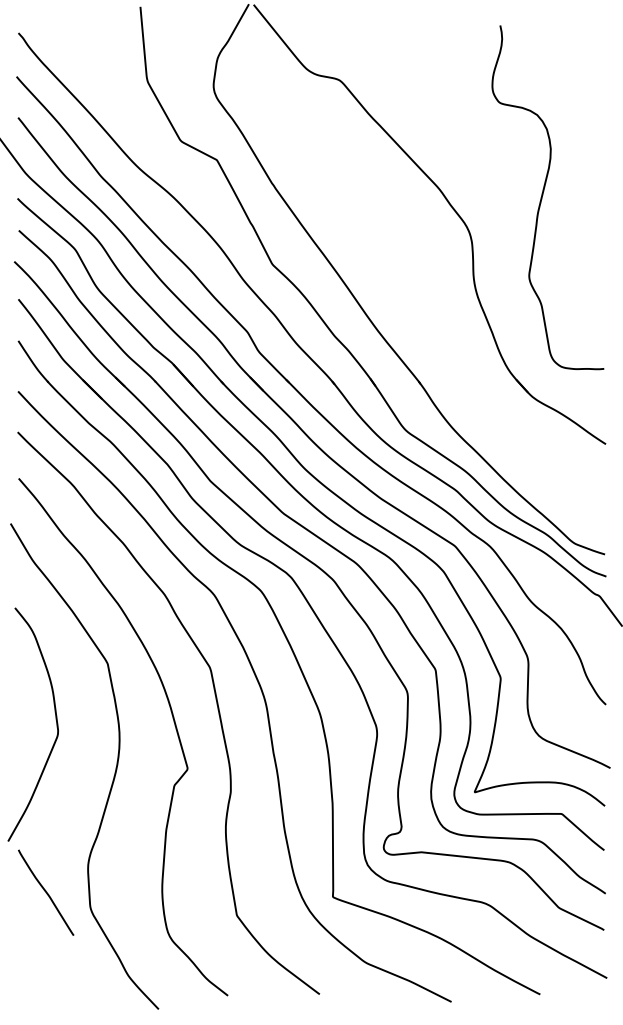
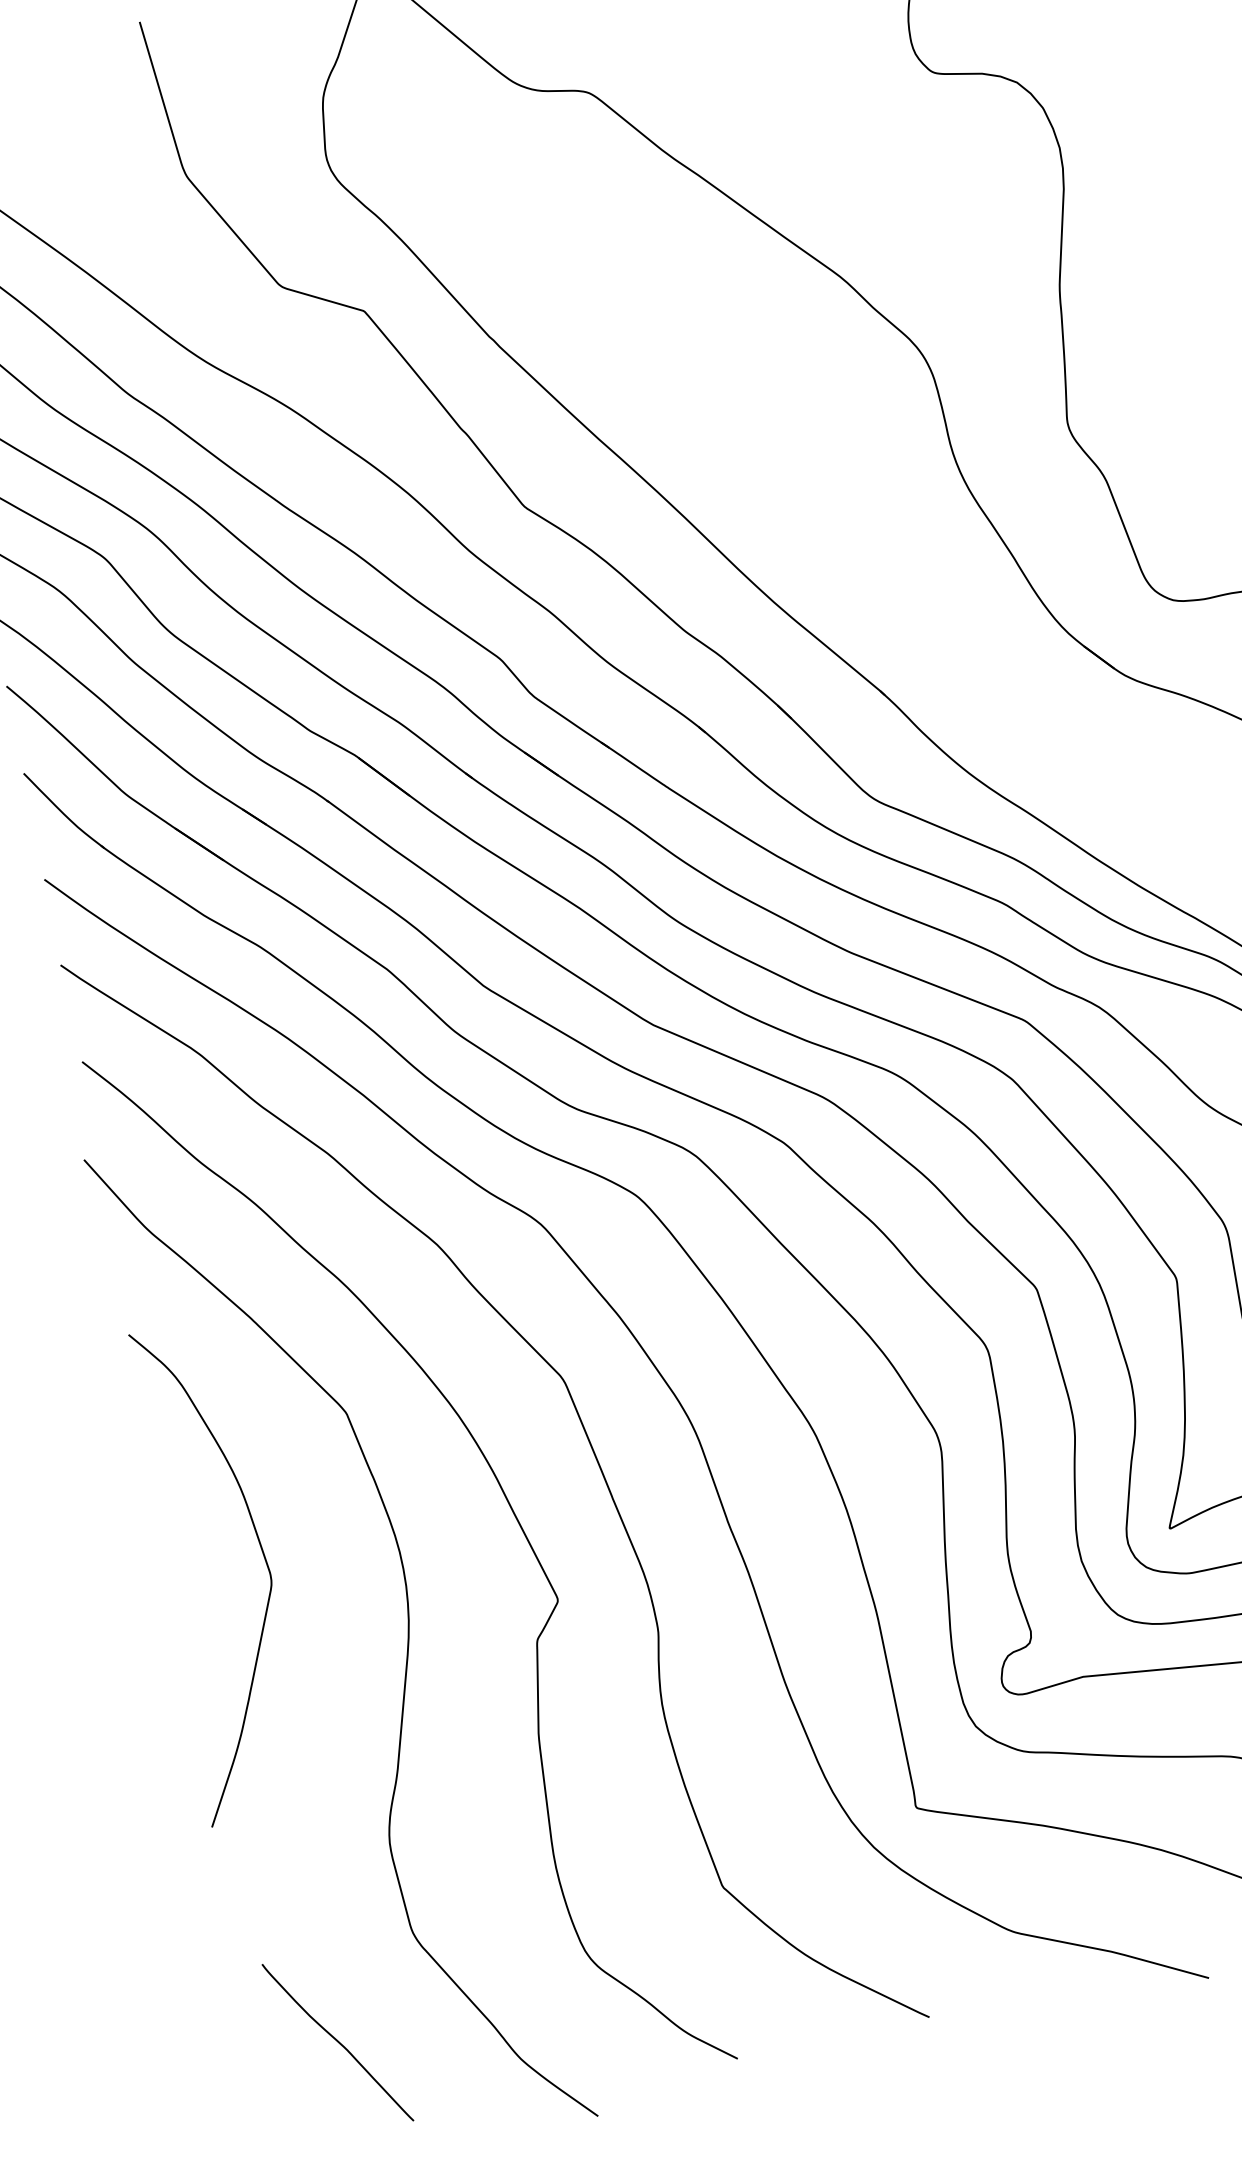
curve: (46, 892) -> (338, 2041), moved

